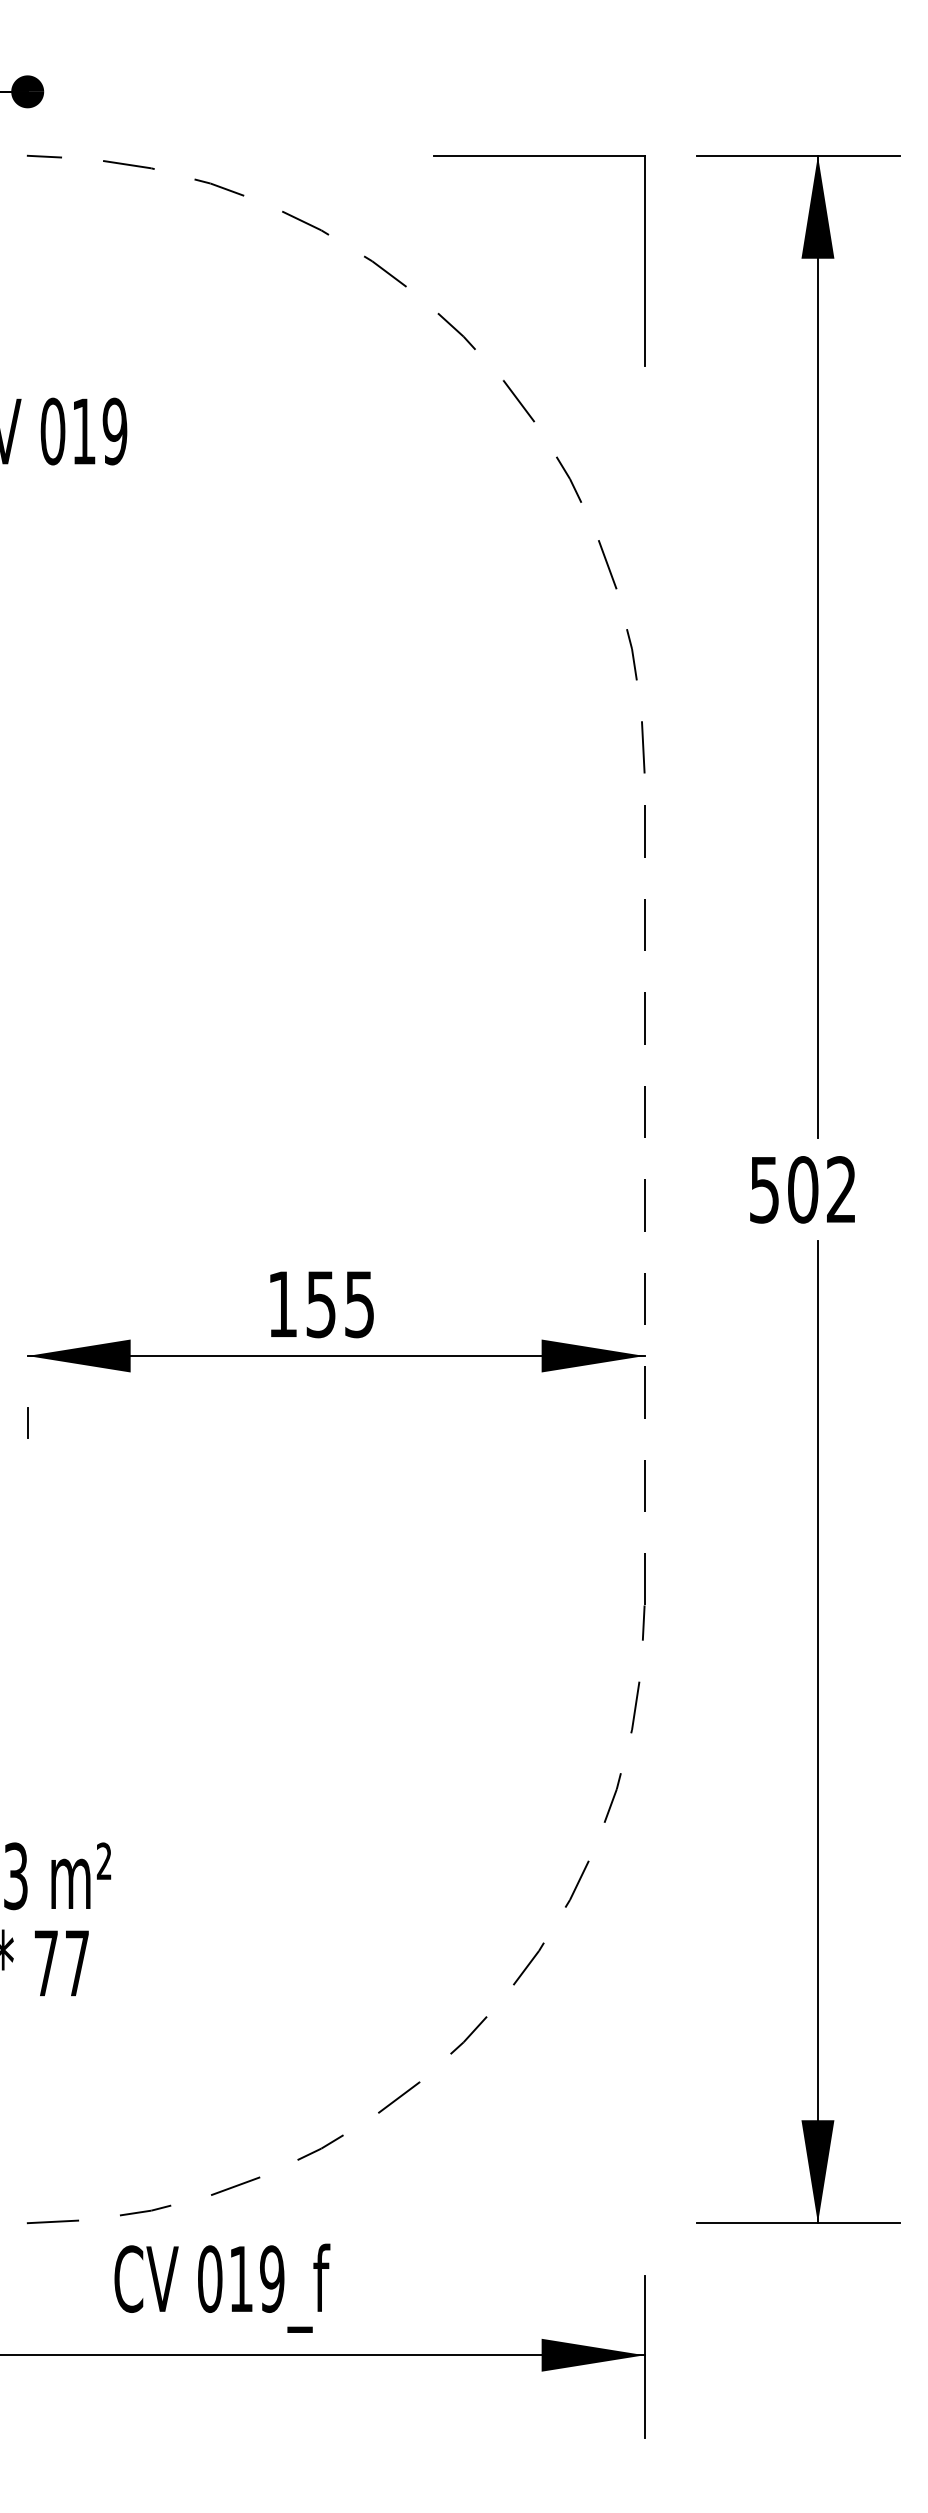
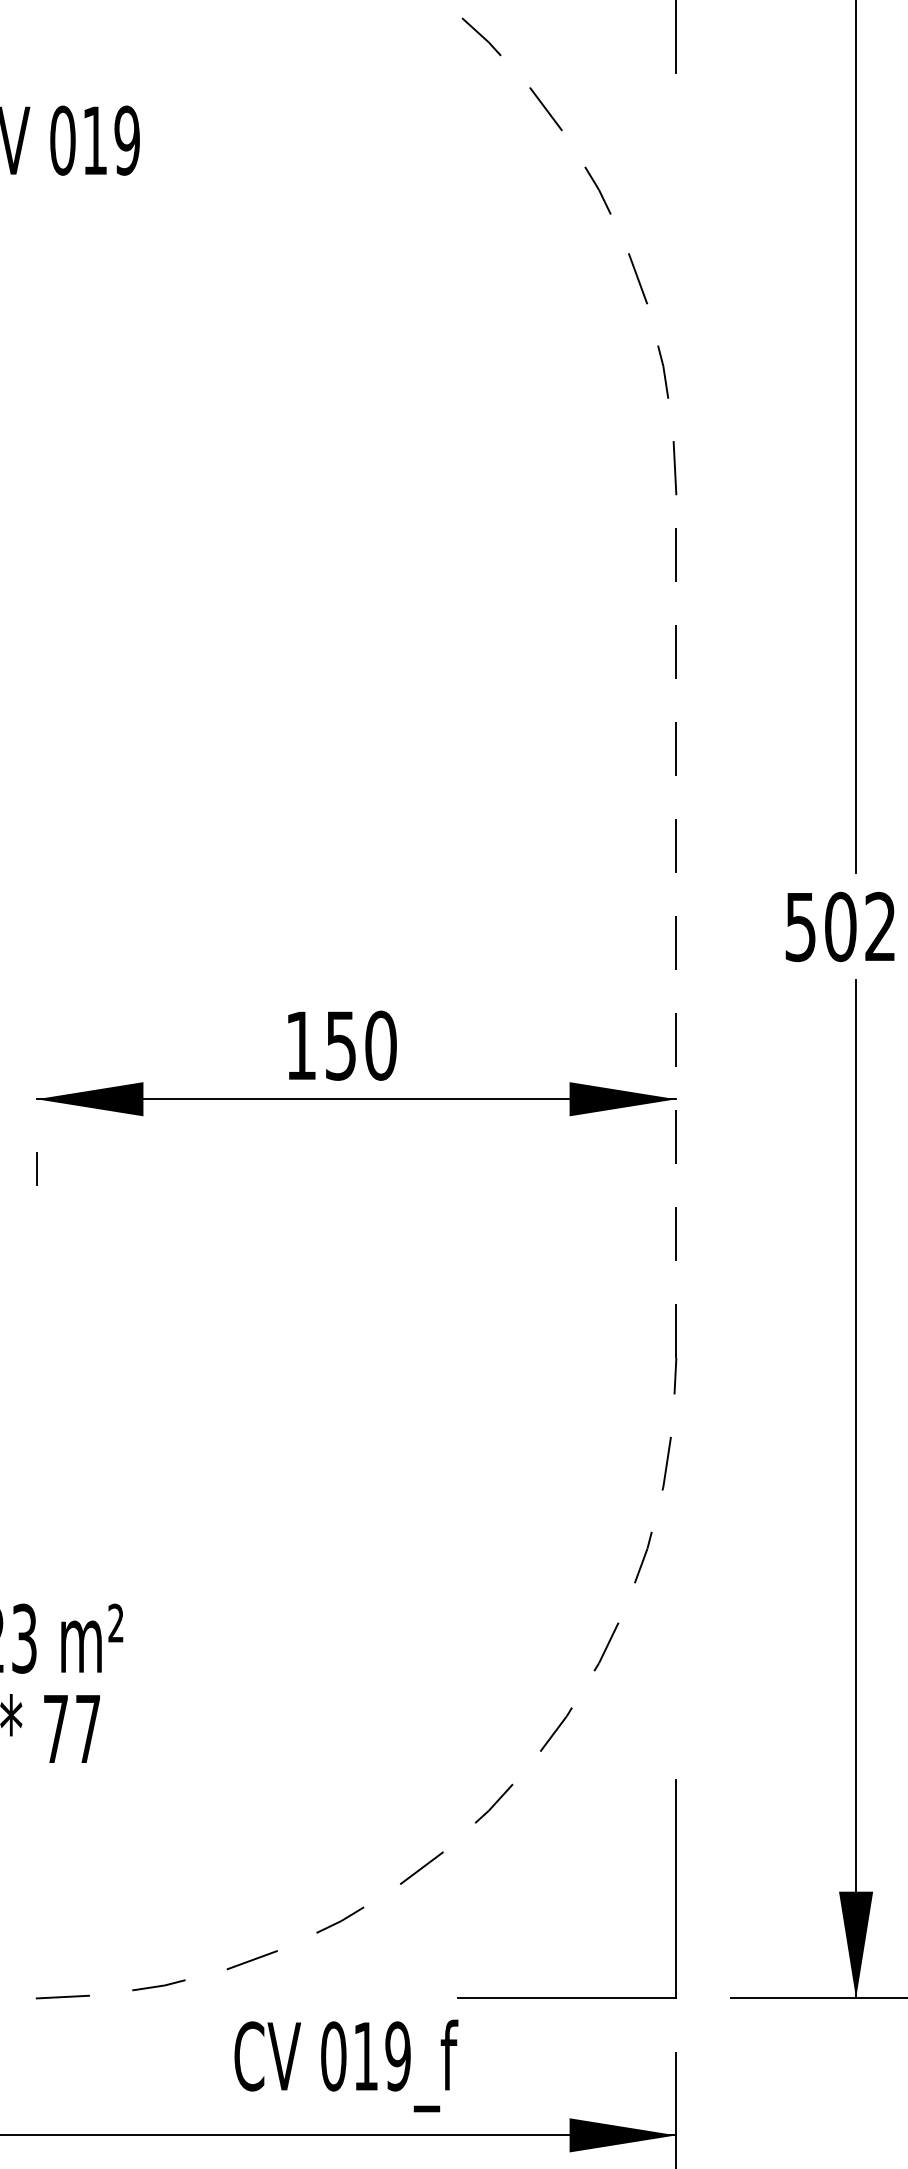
text: (359, 1304) -> (380, 1045), 155 -> 150
part: (644, 2117) -> (676, 1888), added
text: (222, 2287) -> (346, 2065), moved

